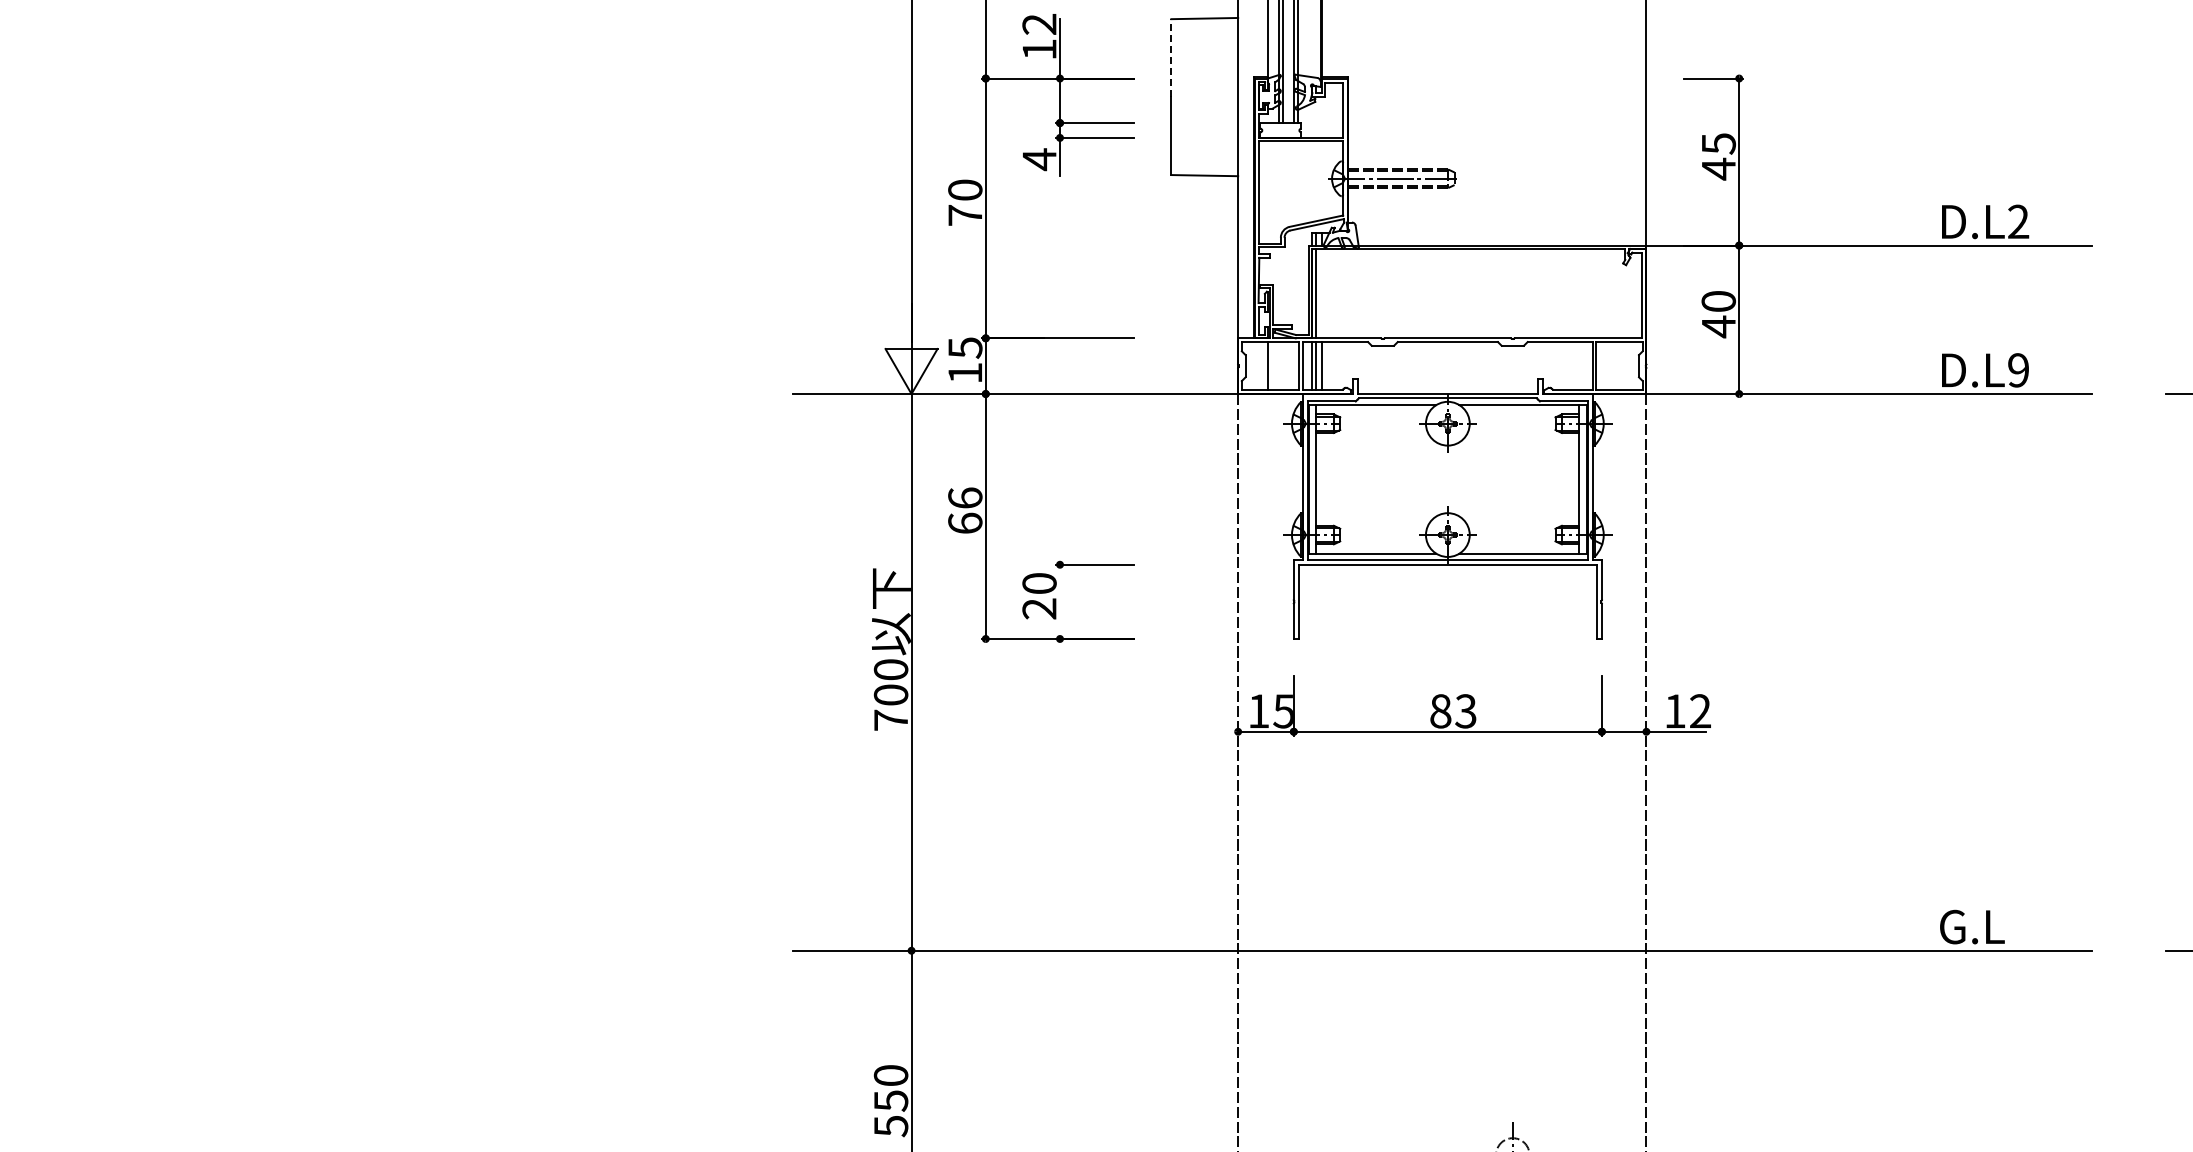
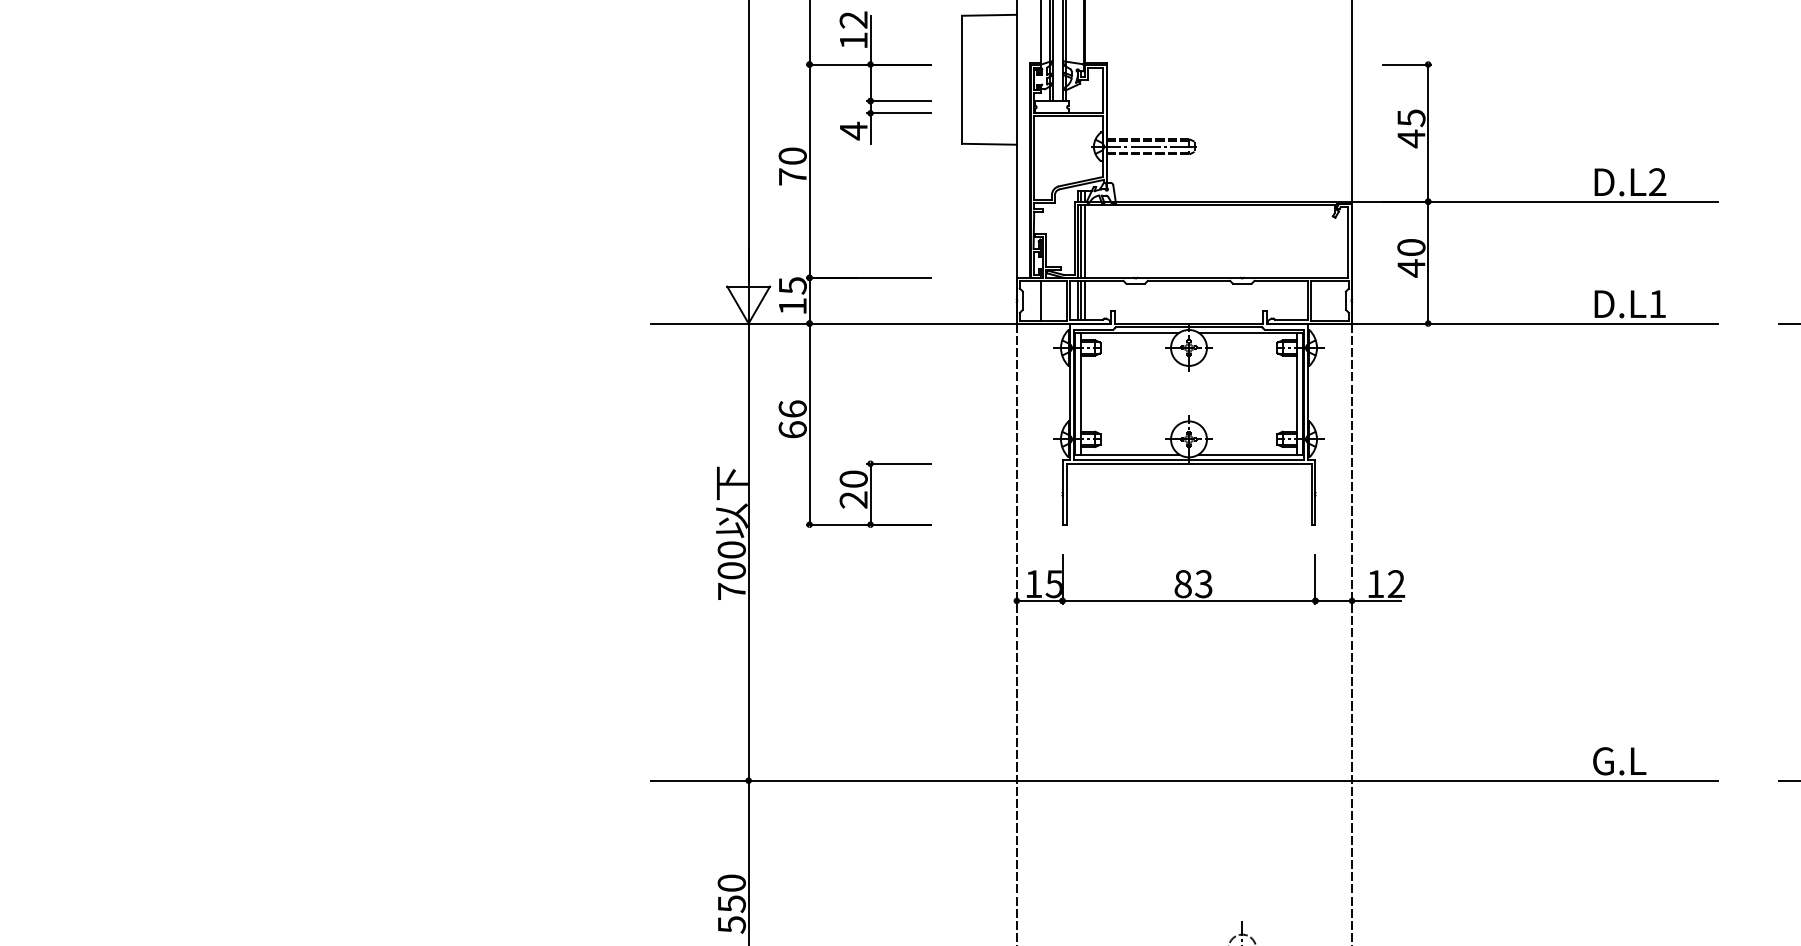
line: (1171, 58) -> (962, 48), dashed -> solid
line: (1321, 293) -> (1085, 241), added
text: (2018, 370) -> (1657, 304), D.L9 -> D.L1
line: (1060, 601) -> (870, 493), added

